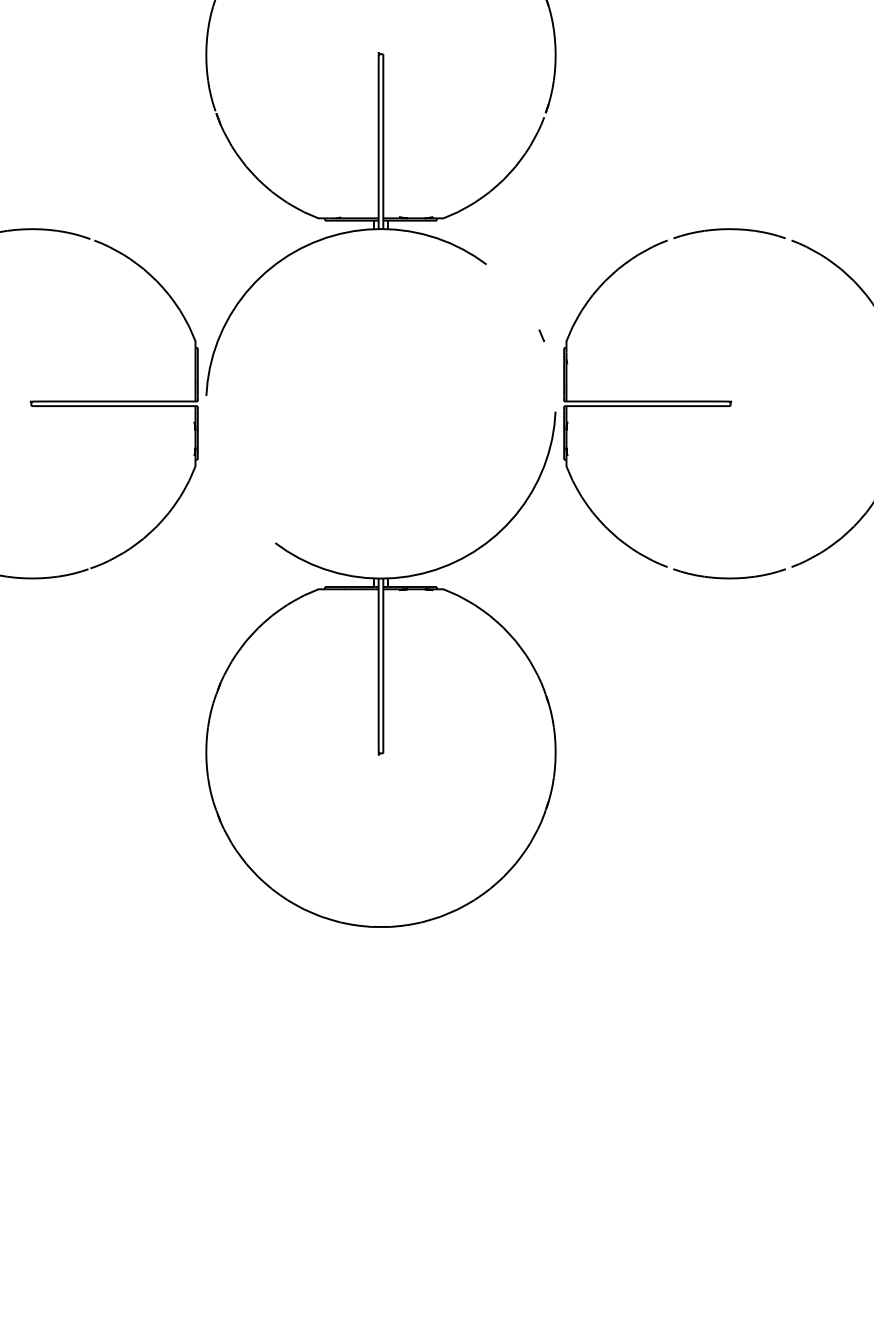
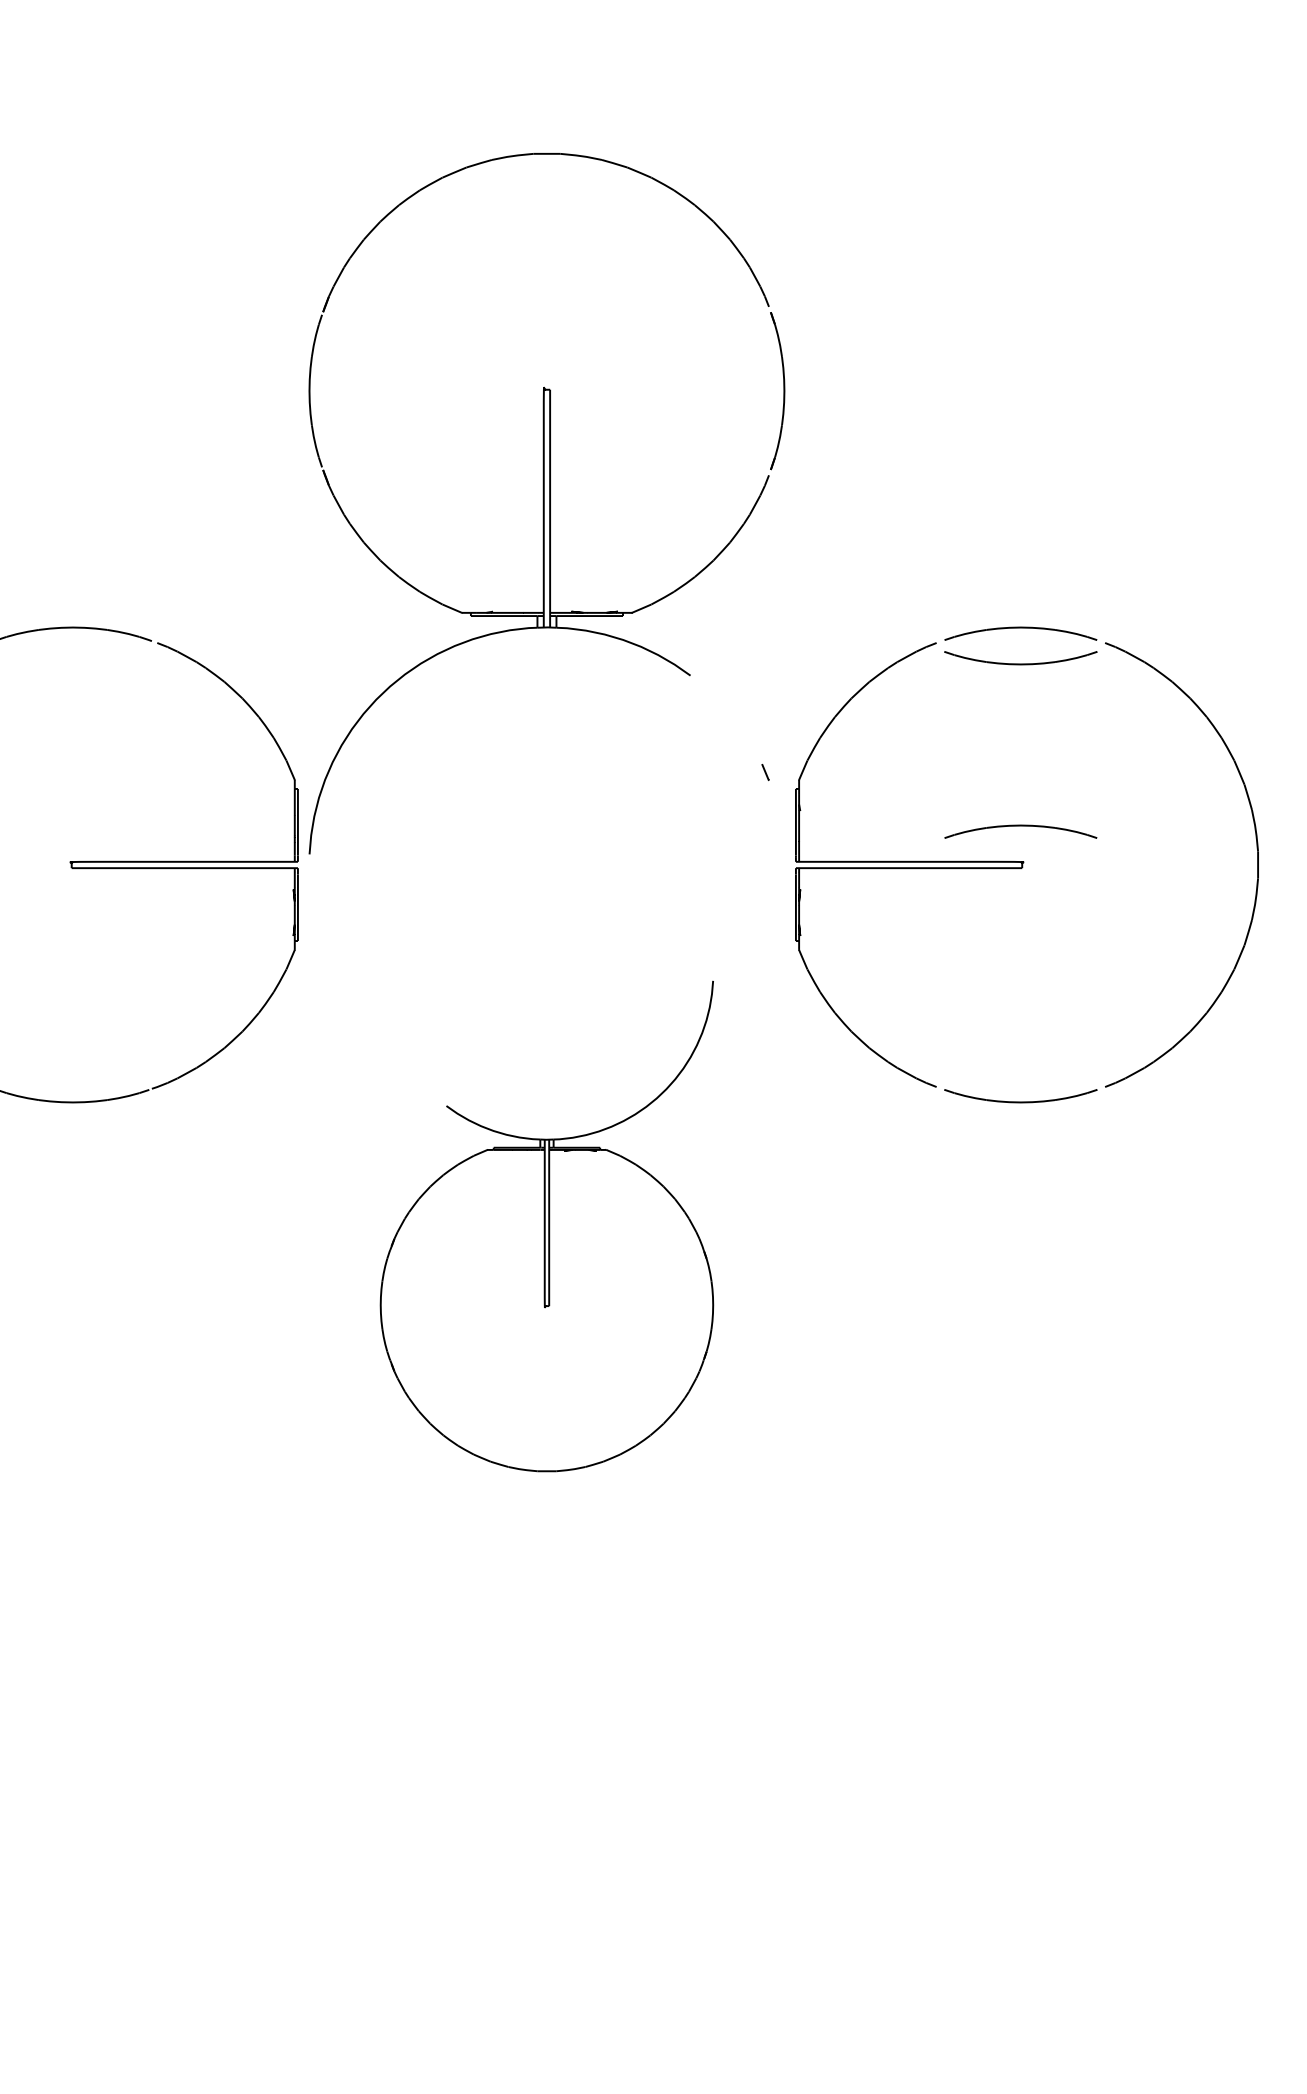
part: (729, 251) -> (1020, 658), added
part: (729, 379) -> (1020, 831), added
part: (380, 669) -> (546, 1226), size x0.7

